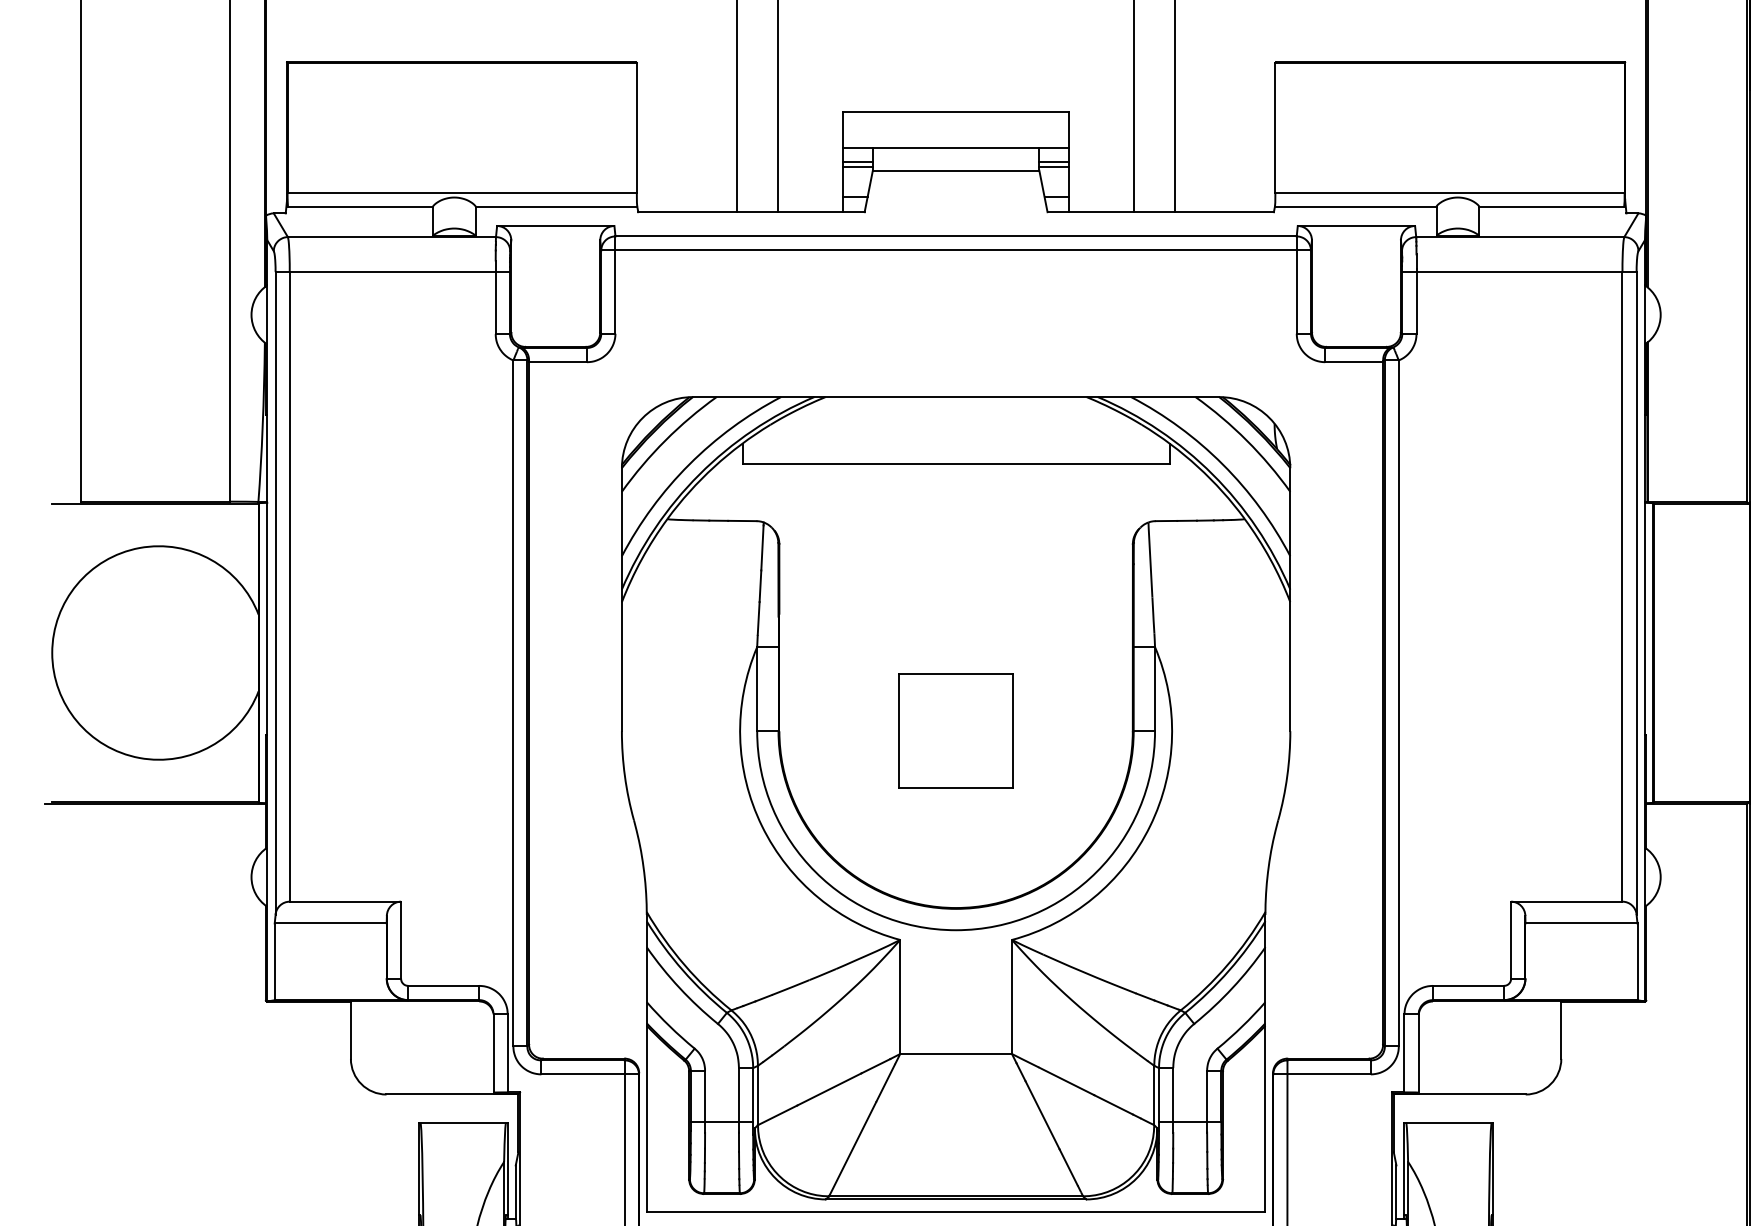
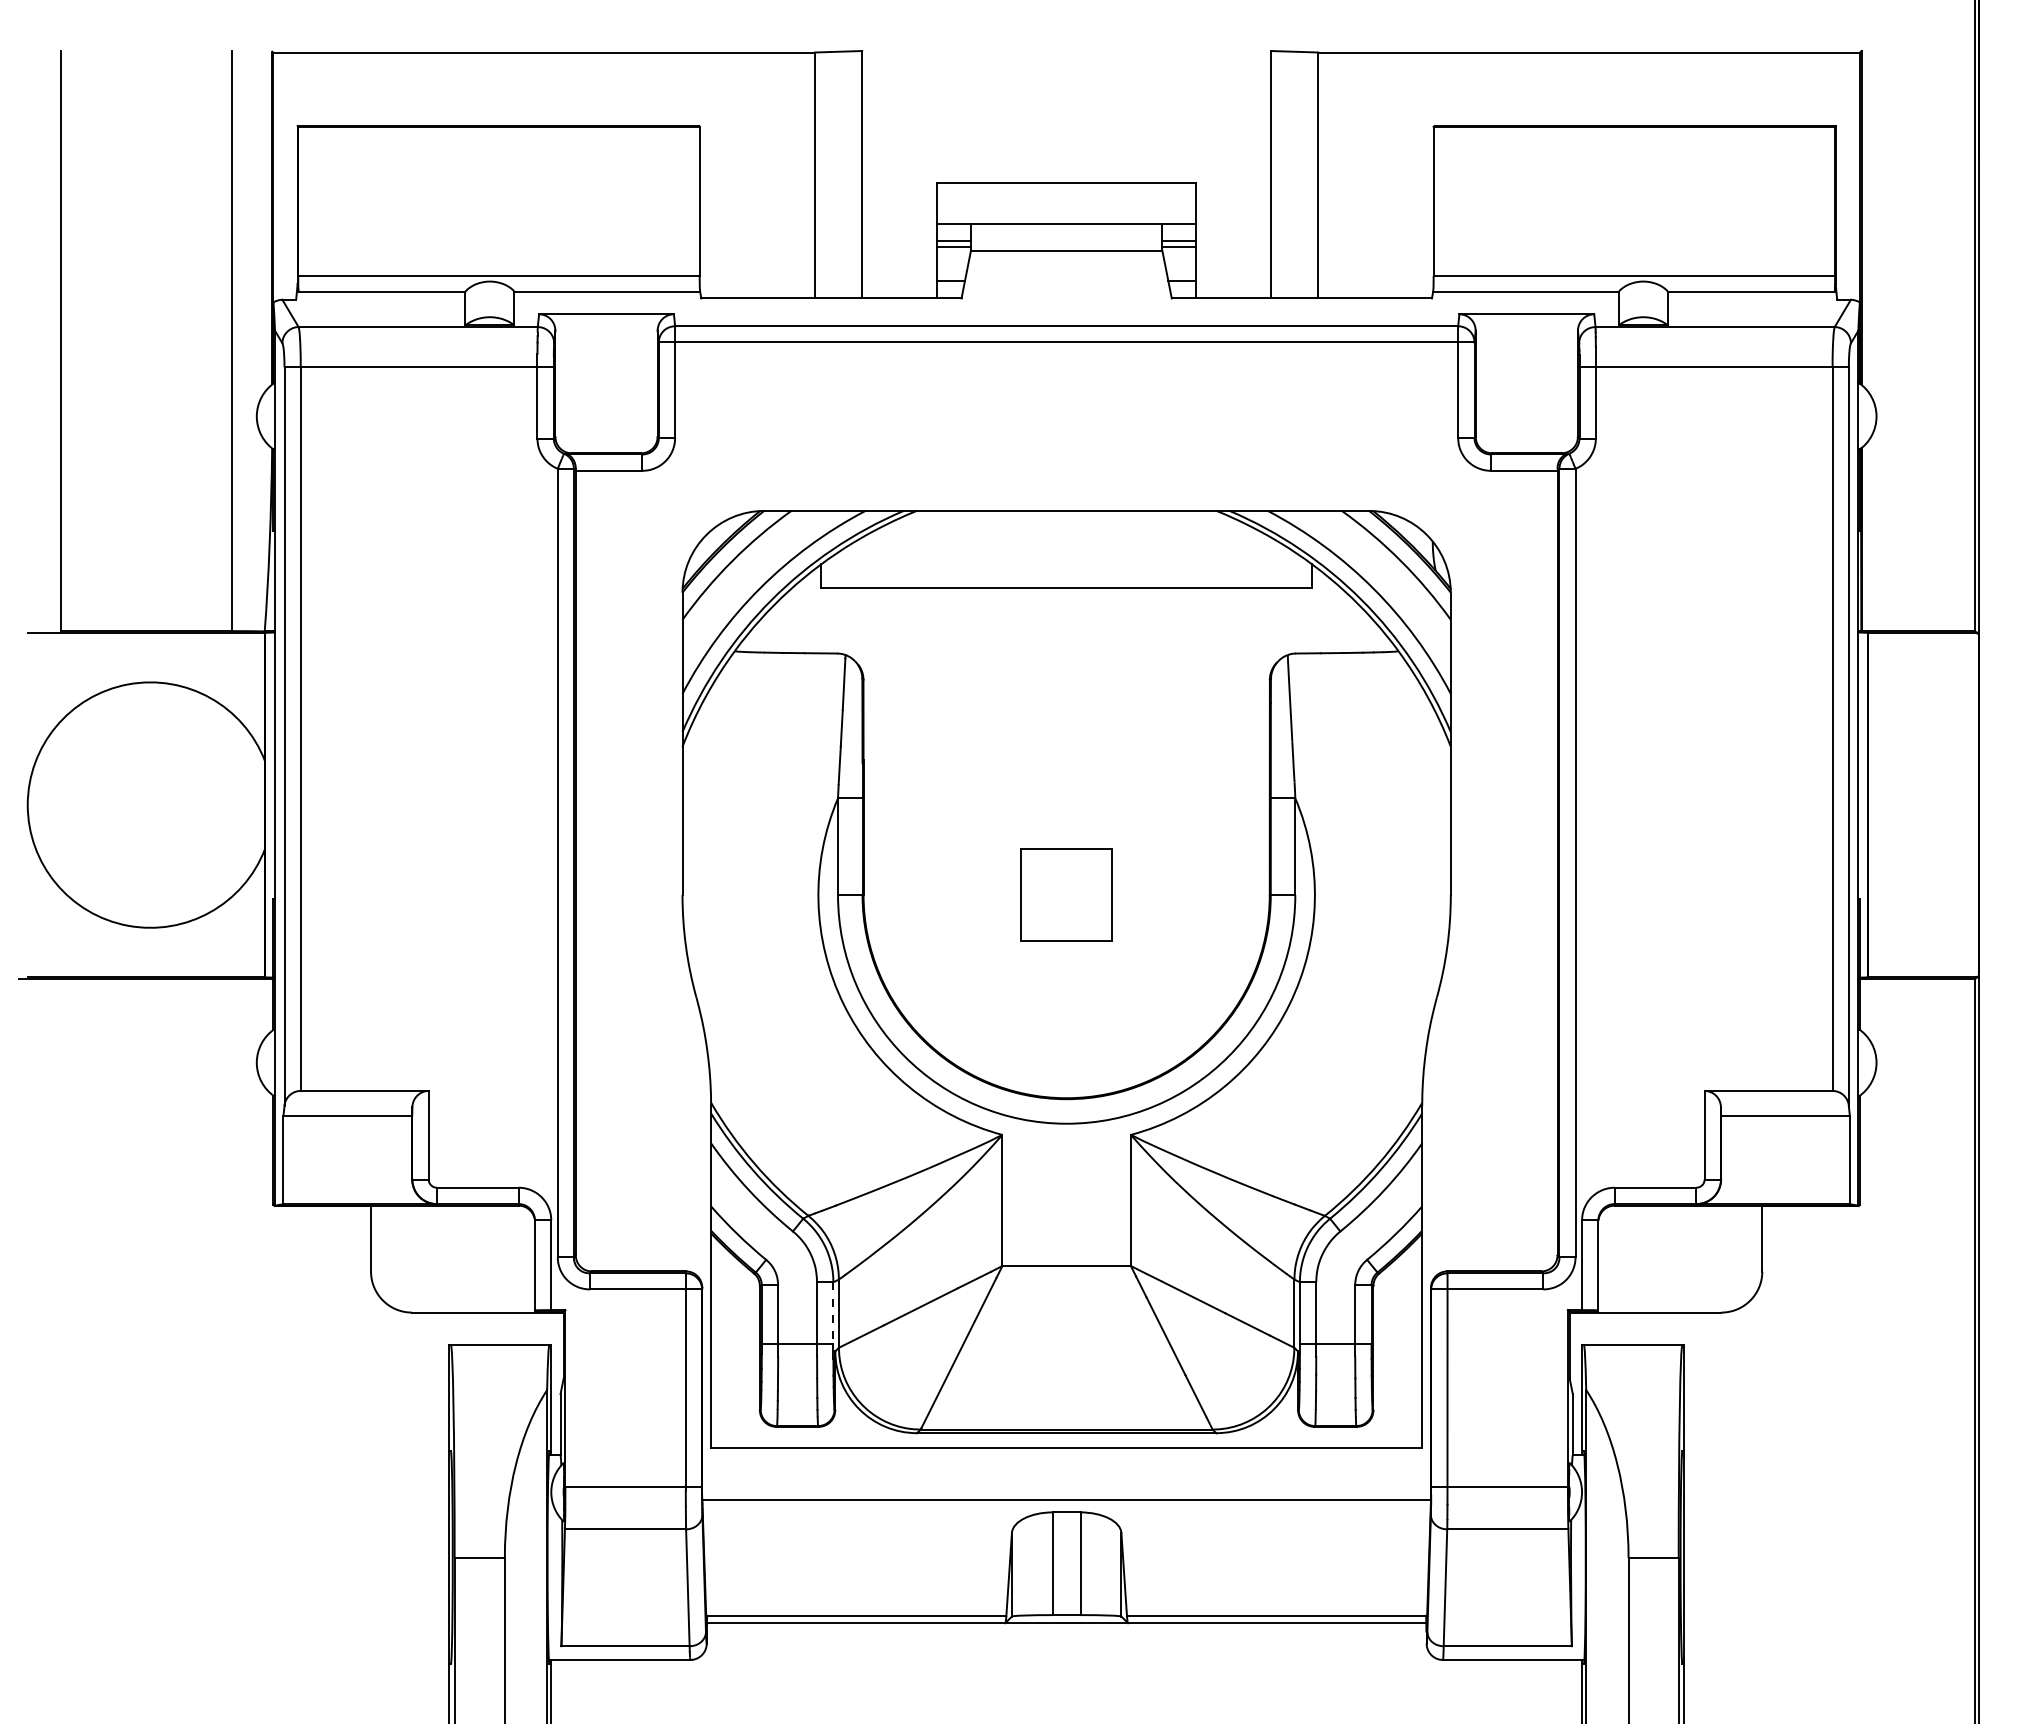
part: (955, 731) -> (1066, 895), size x0.7
line: (753, 1095) -> (833, 1313), solid -> dashed

